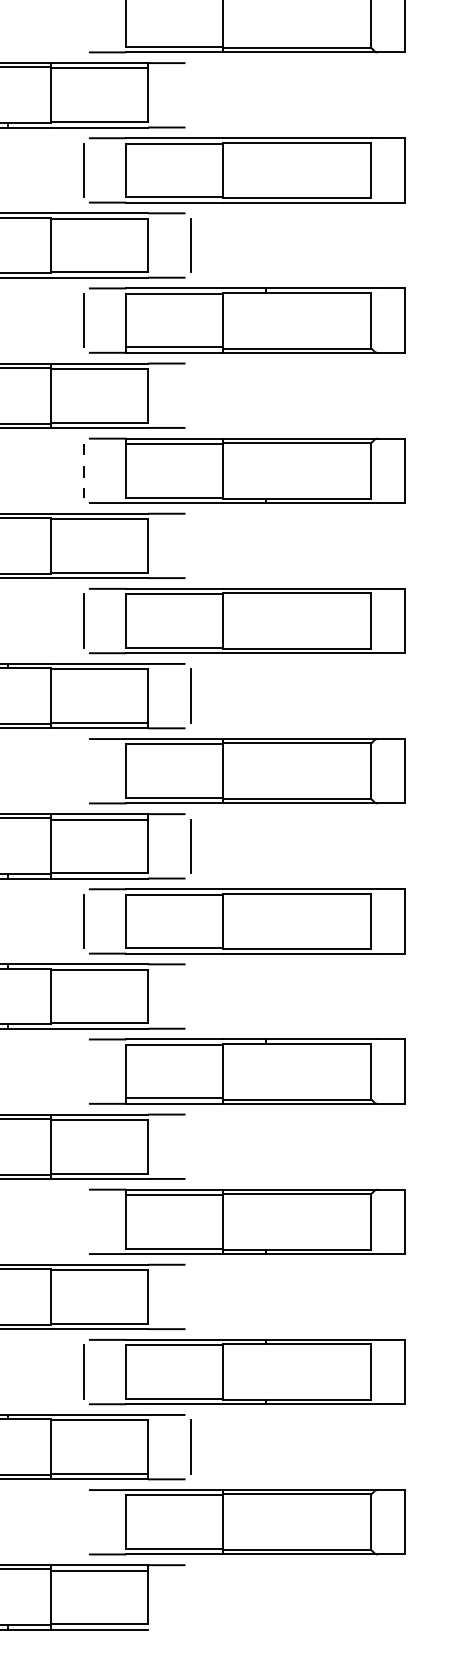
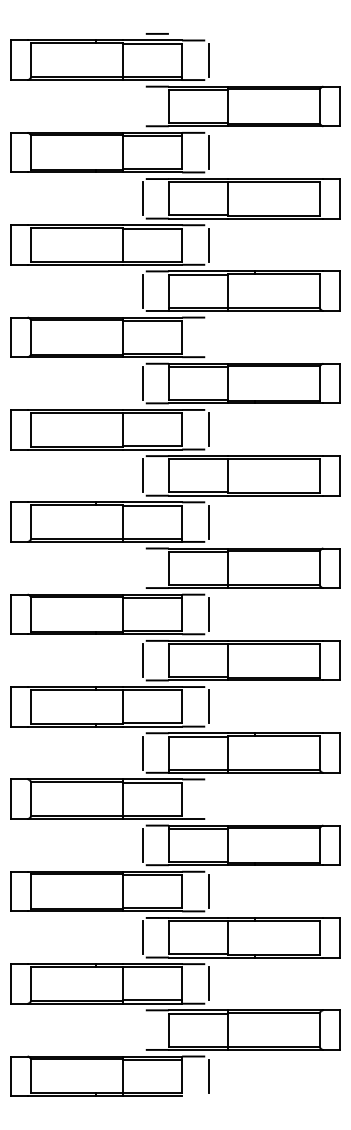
line: (190, 95) -> (208, 152), added
line: (83, 472) -> (142, 384), dashed -> solid
line: (190, 545) -> (208, 429), added
line: (190, 995) -> (208, 706), added
line: (83, 1070) -> (142, 752), added
line: (83, 1220) -> (142, 844), added
line: (190, 1296) -> (208, 891), added
line: (190, 1596) -> (208, 1075), added

